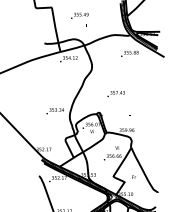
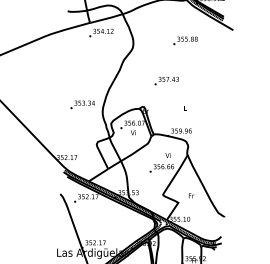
text: (129, 53) -> (185, 40), moved

